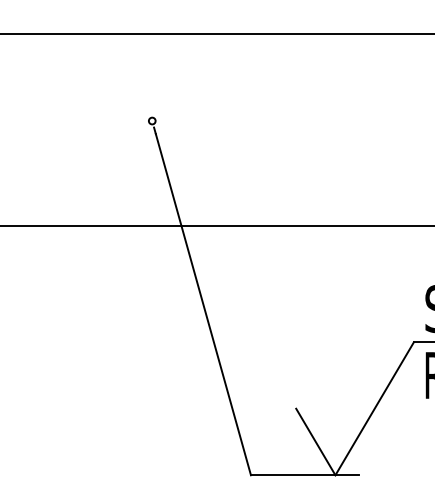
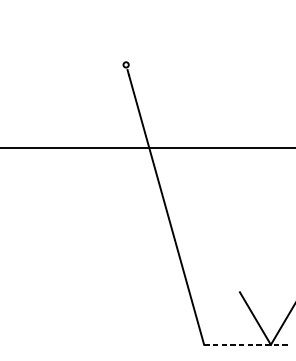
line: (304, 475) -> (246, 345), solid -> dashed

